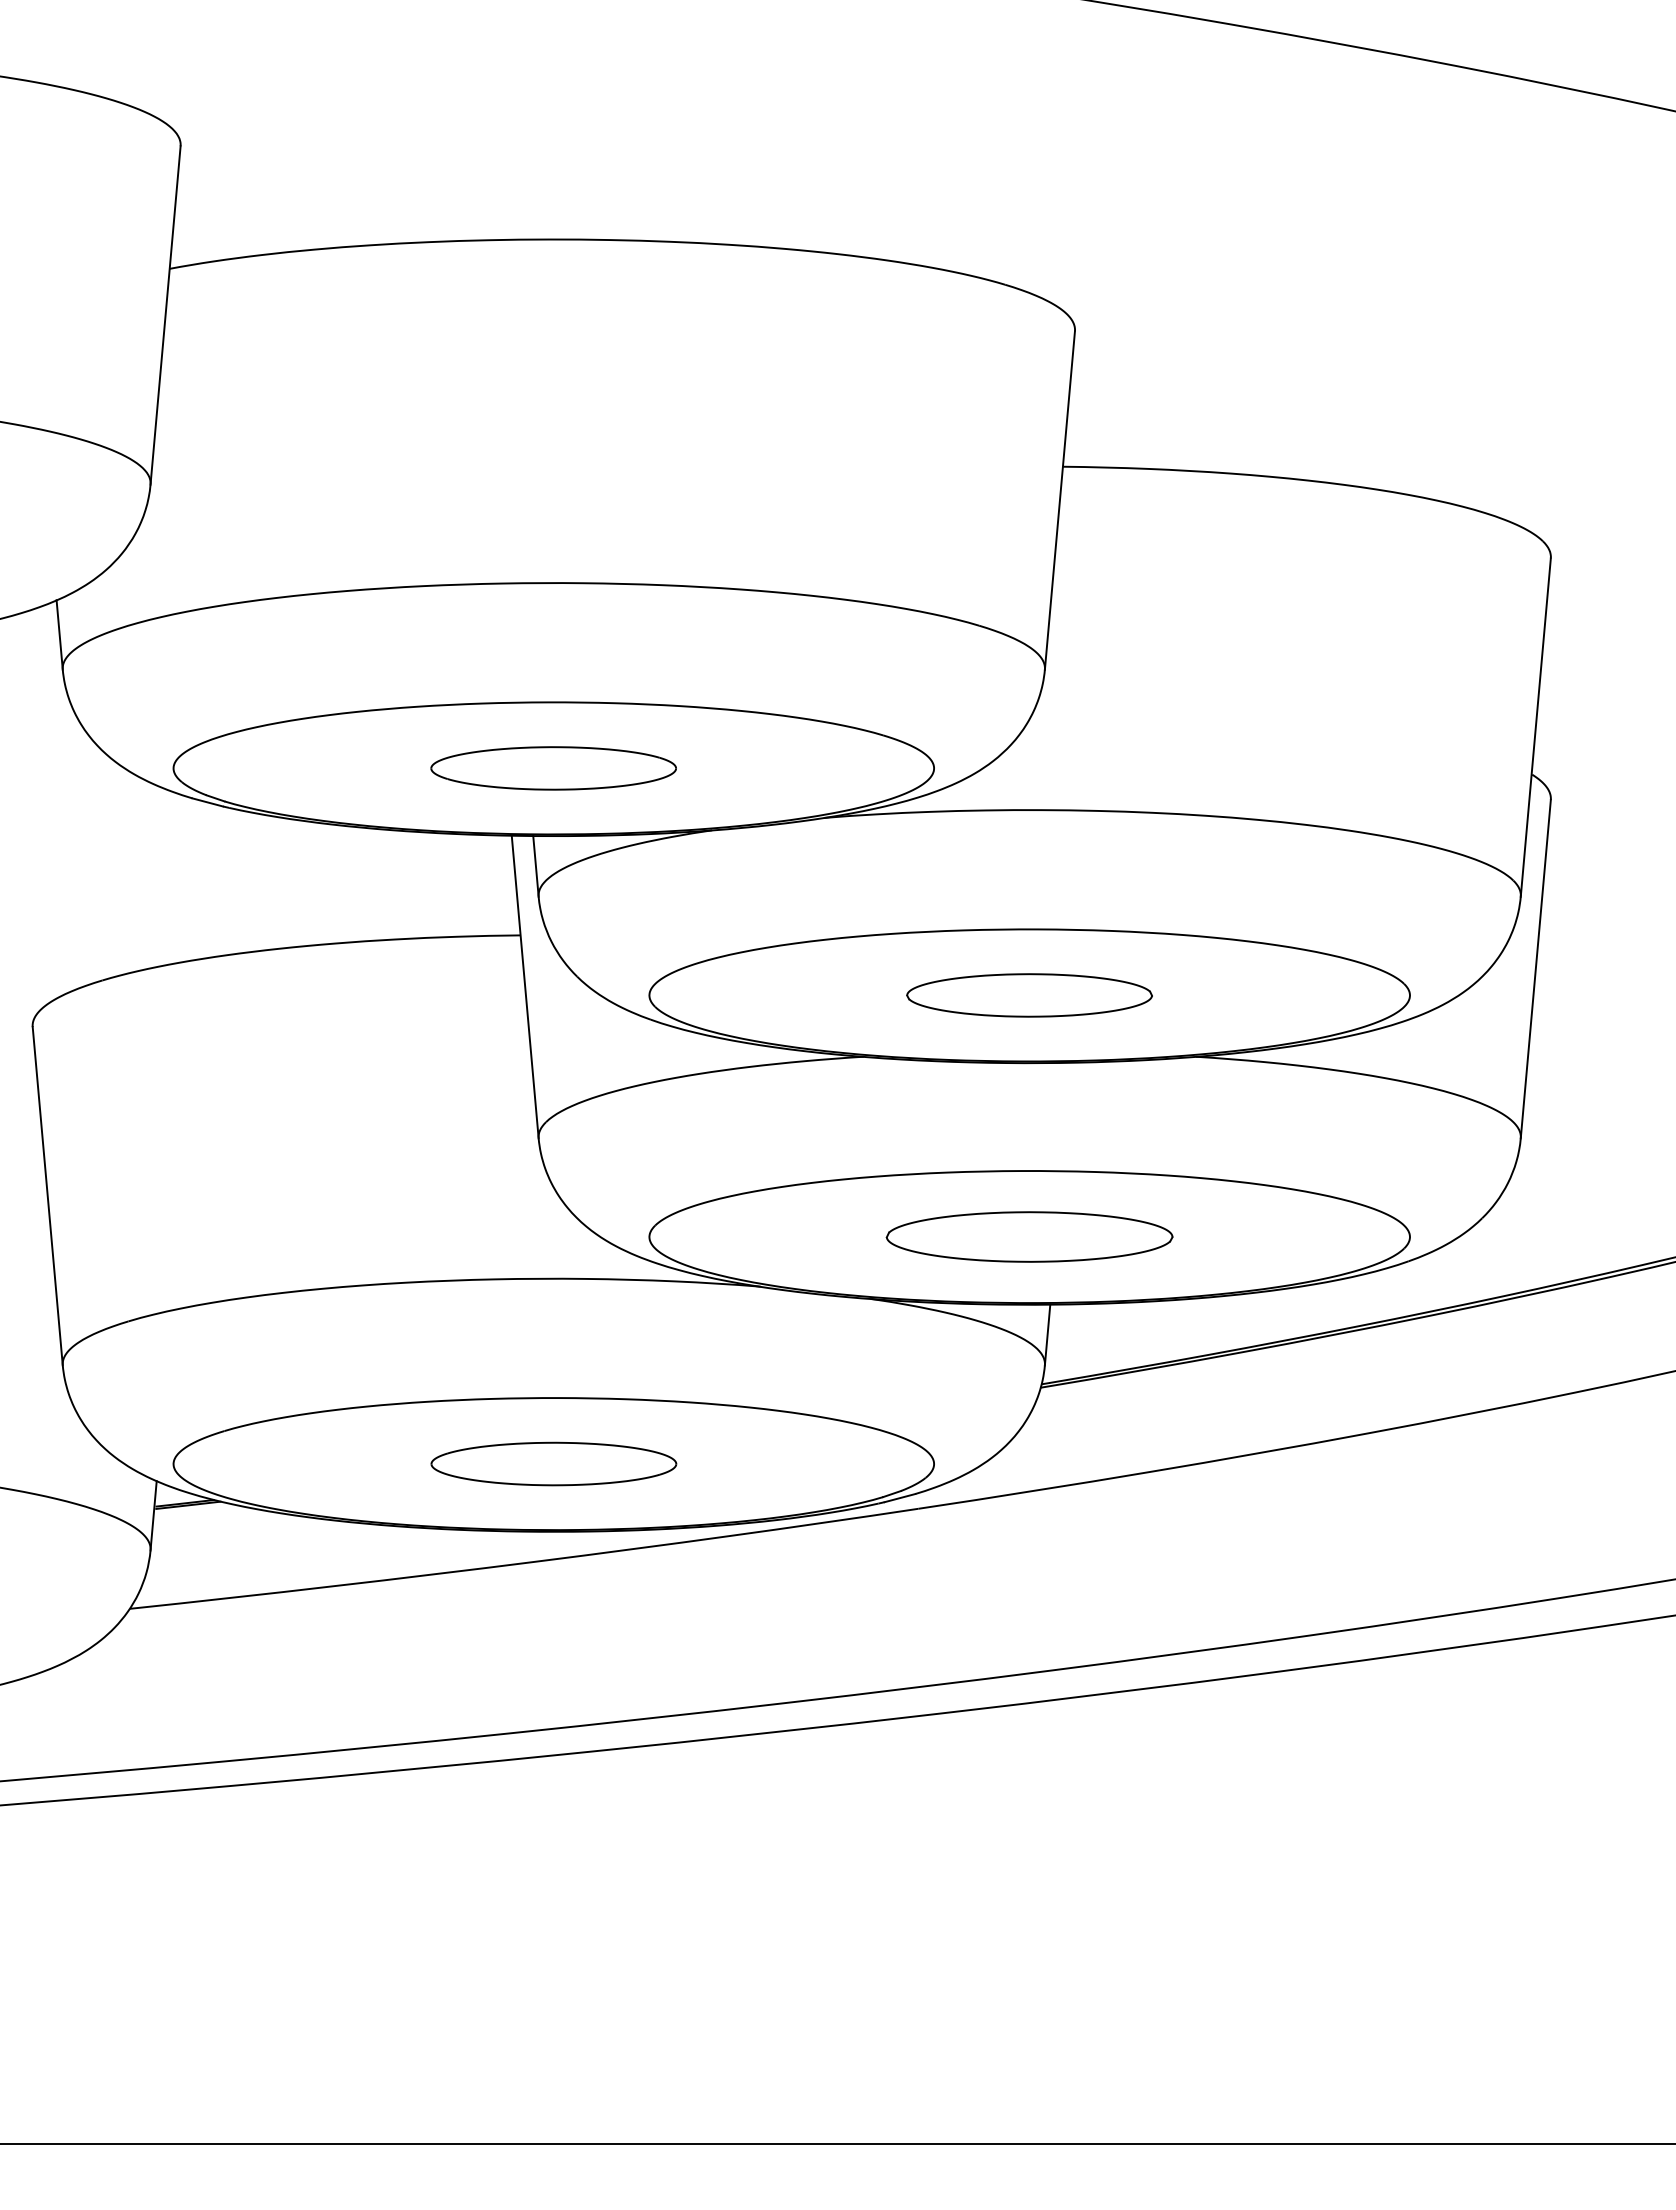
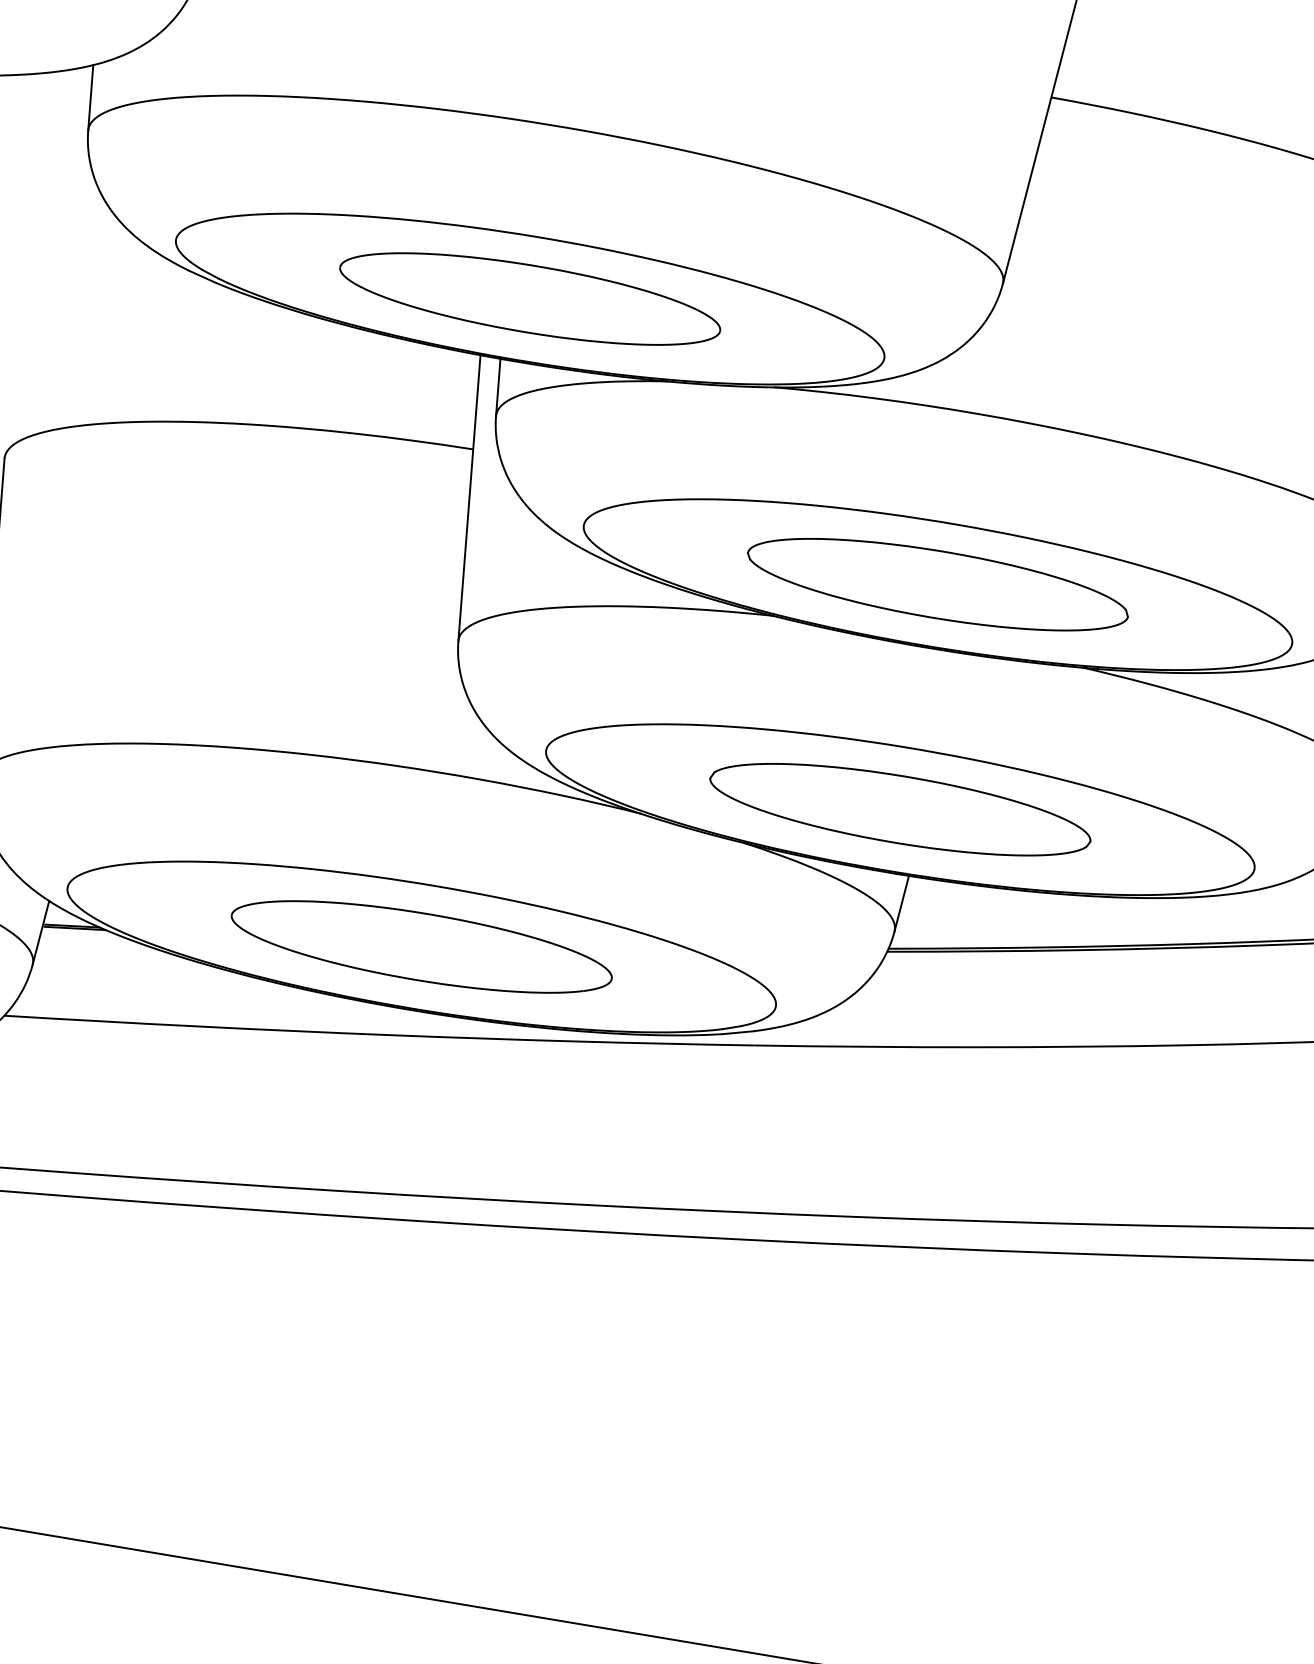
part: (553, 768) -> (529, 299), size x1.67
part: (1029, 995) -> (937, 584), size x1.67
part: (1029, 1236) -> (900, 809), size x1.43
part: (553, 1463) -> (421, 946), size x1.67

